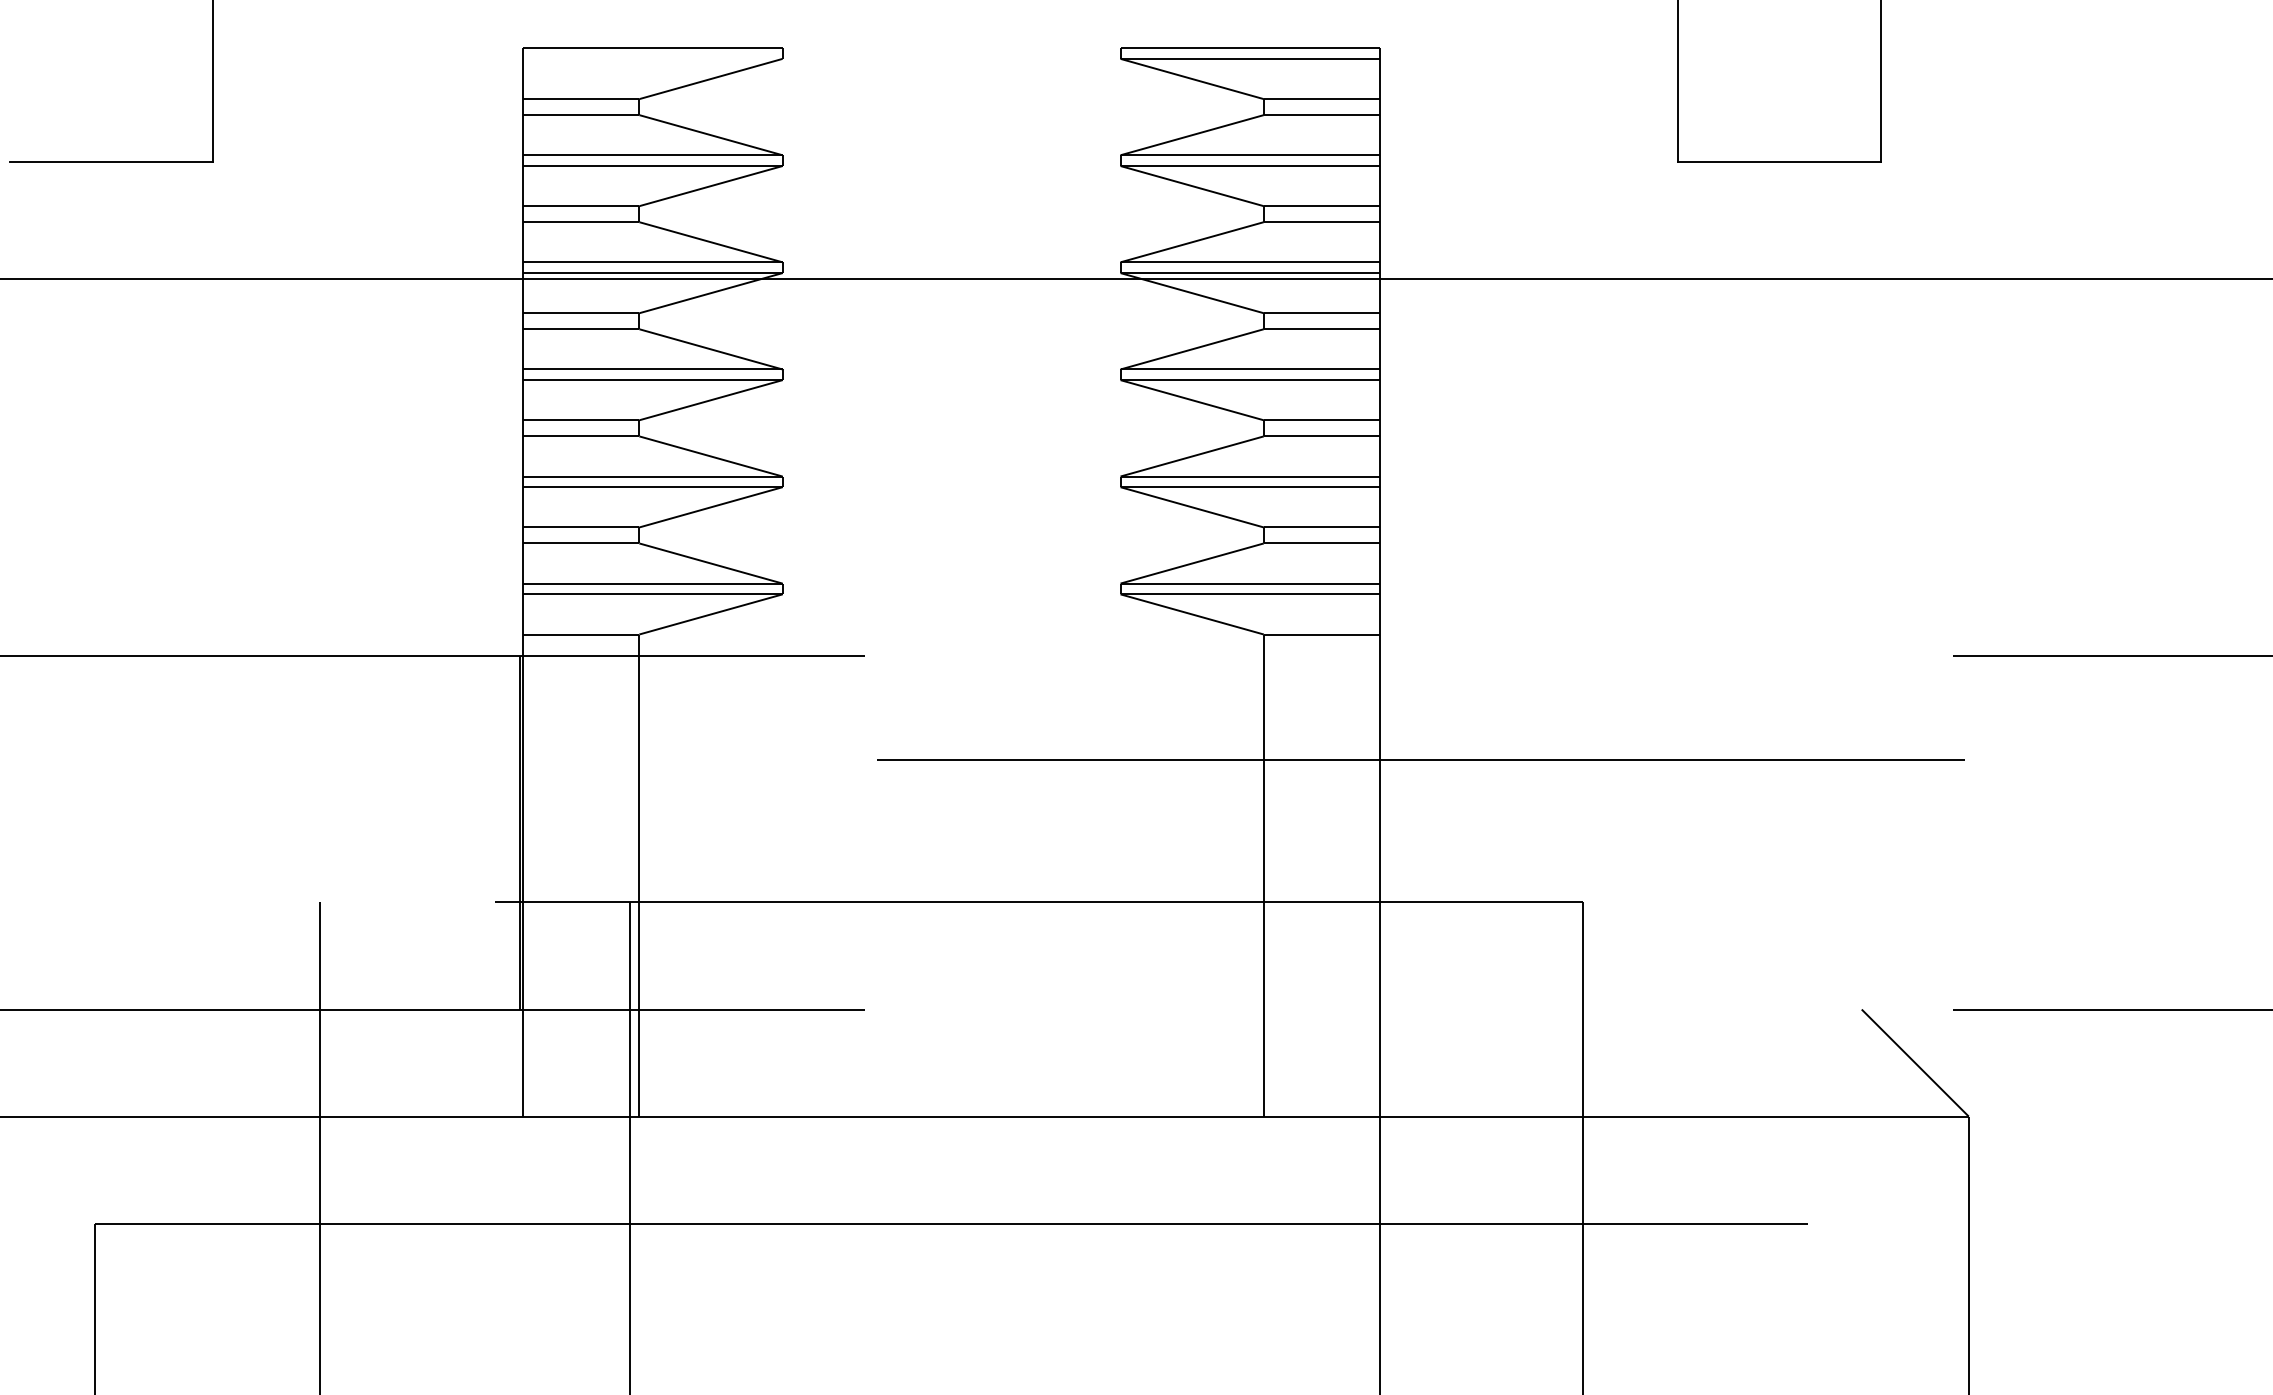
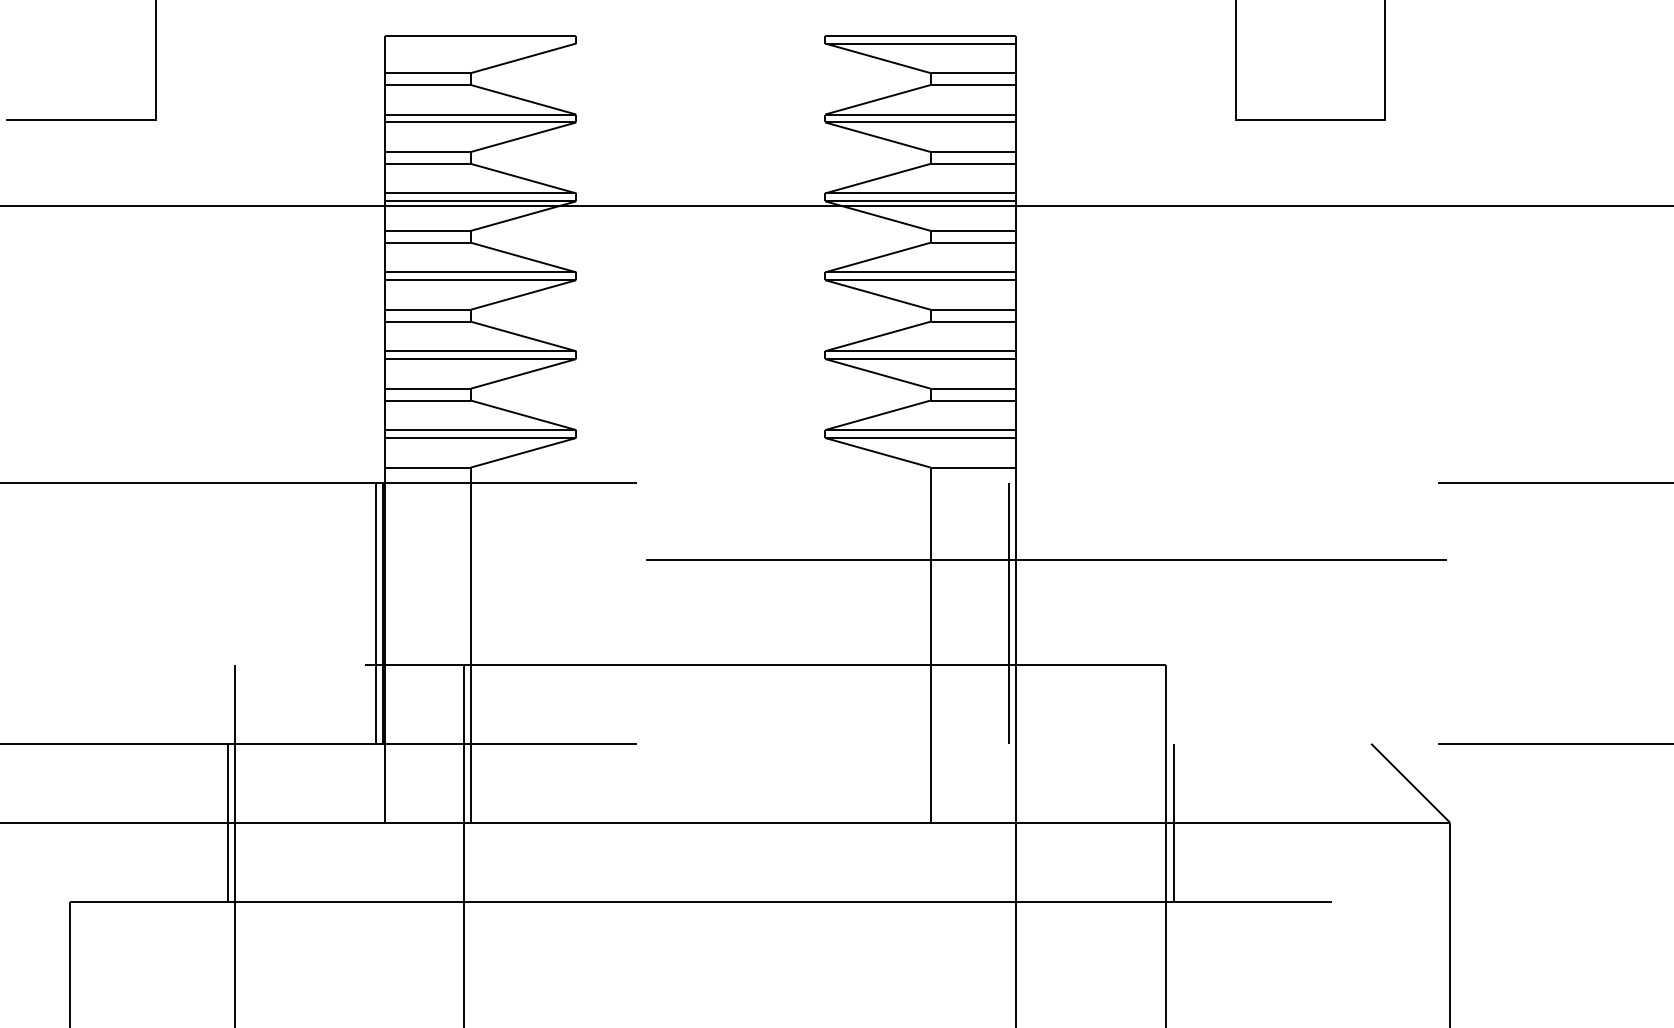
line: (510, 832) -> (375, 613), added
line: (1370, 832) -> (1009, 613), added
line: (309, 1116) -> (227, 822), added
line: (1594, 1116) -> (1174, 822), added

